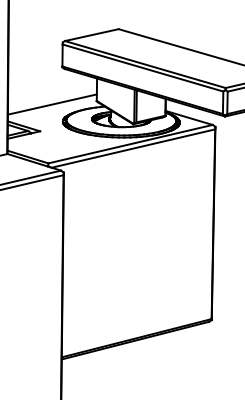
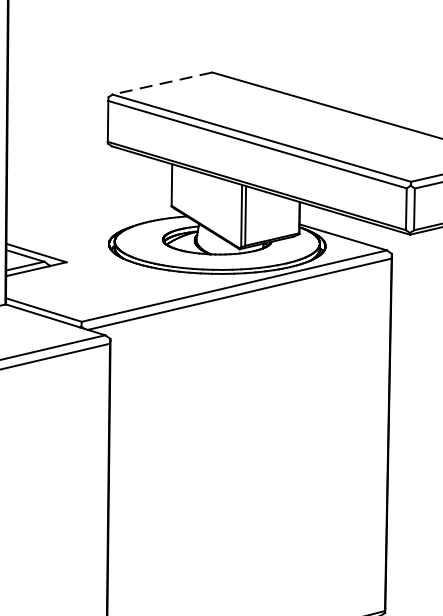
line: (91, 35) -> (161, 84), solid -> dashed
line: (51, 104) -> (87, 212), removed

